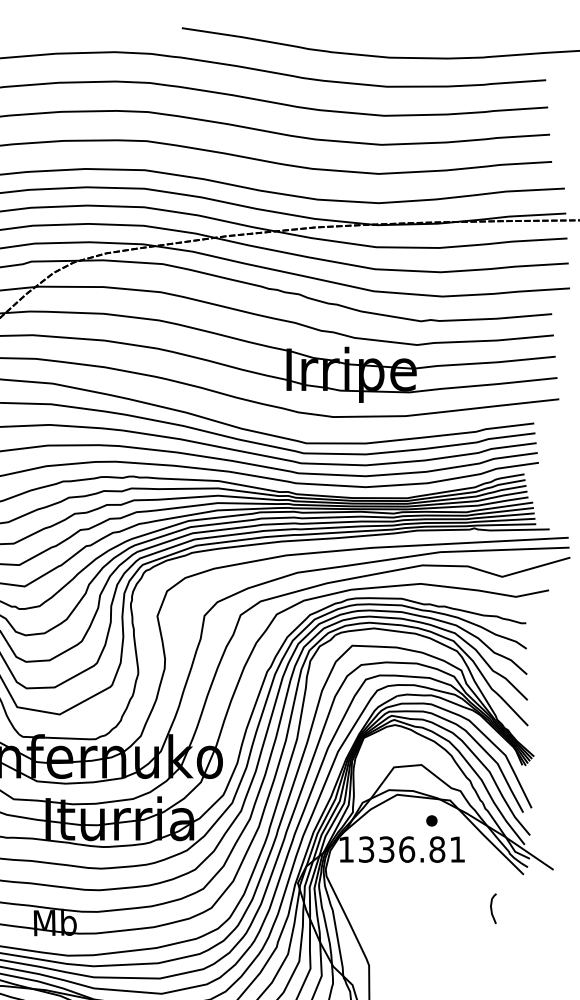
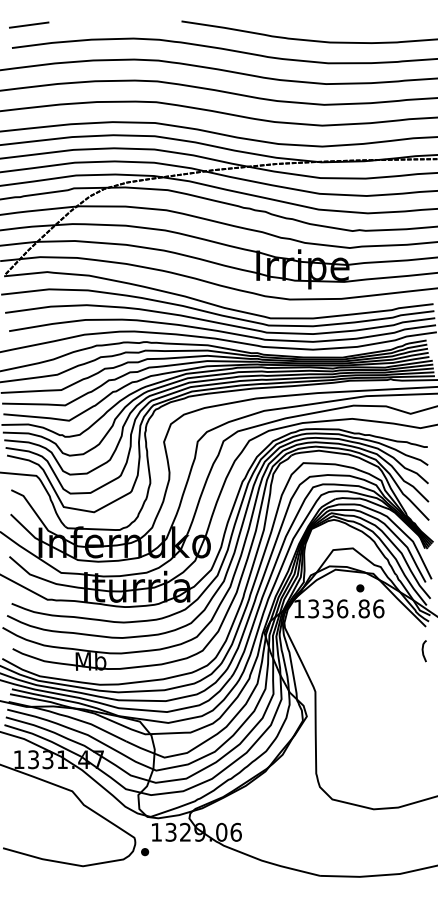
text: (457, 849) -> (378, 608), 1336.81 -> 1336.86
curve: (492, 909) -> (423, 651), moved

